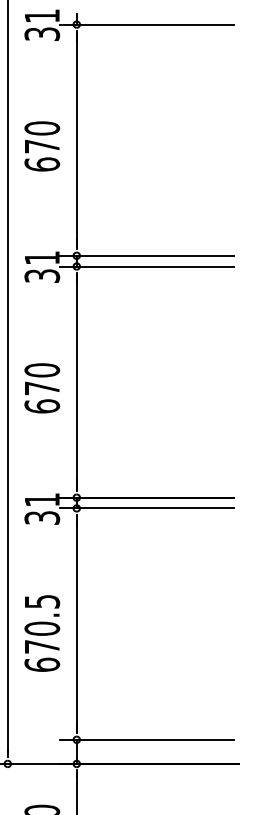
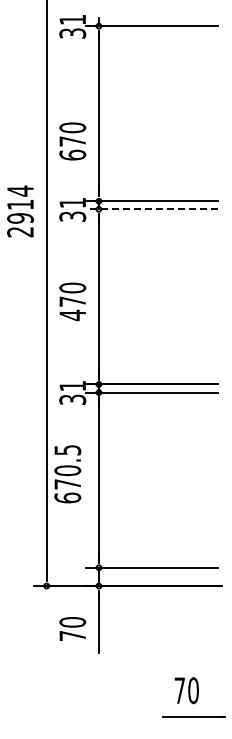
text: (41, 146) -> (72, 141), moved
line: (146, 266) -> (151, 209), solid -> dashed
text: (41, 406) -> (72, 315), 670 -> 470
text: (41, 633) -> (67, 474), moved

